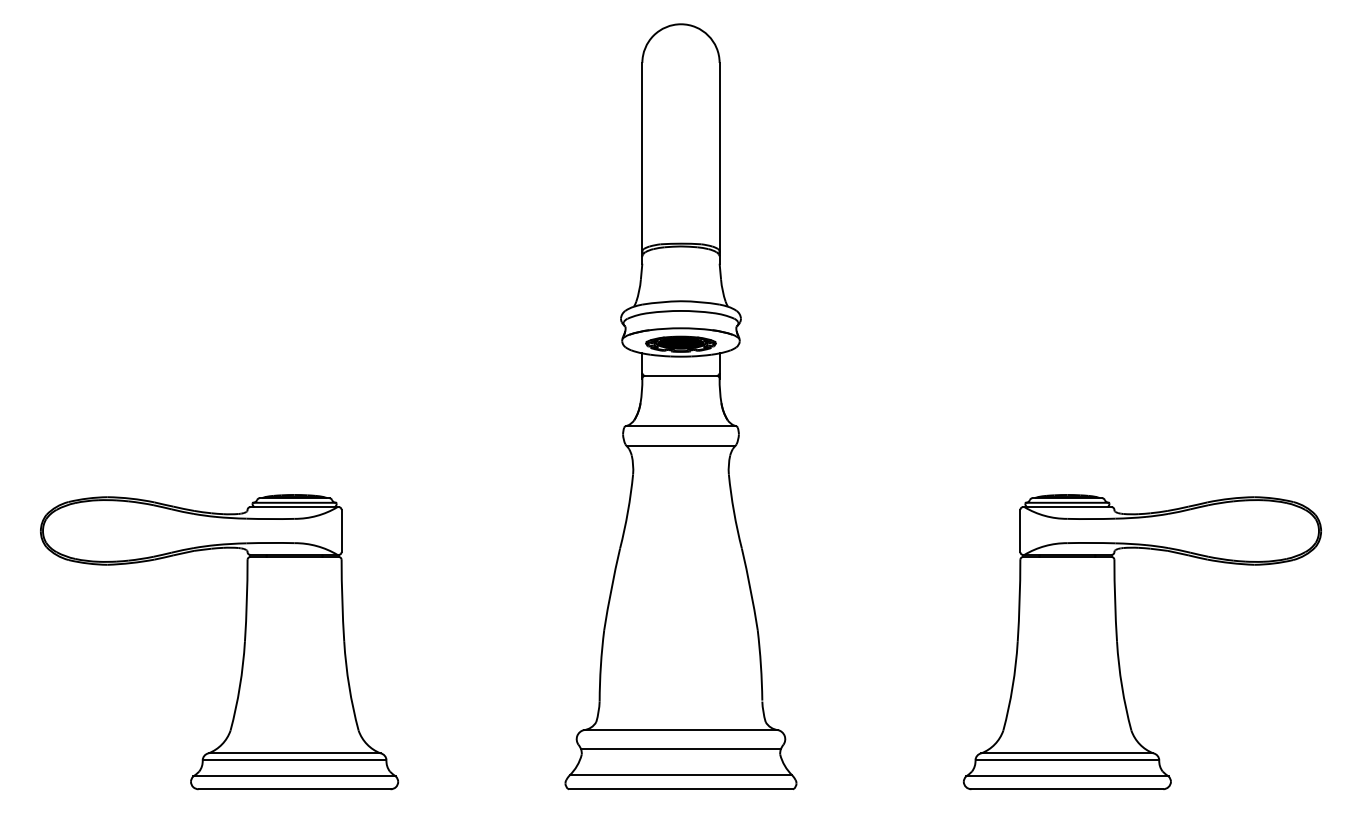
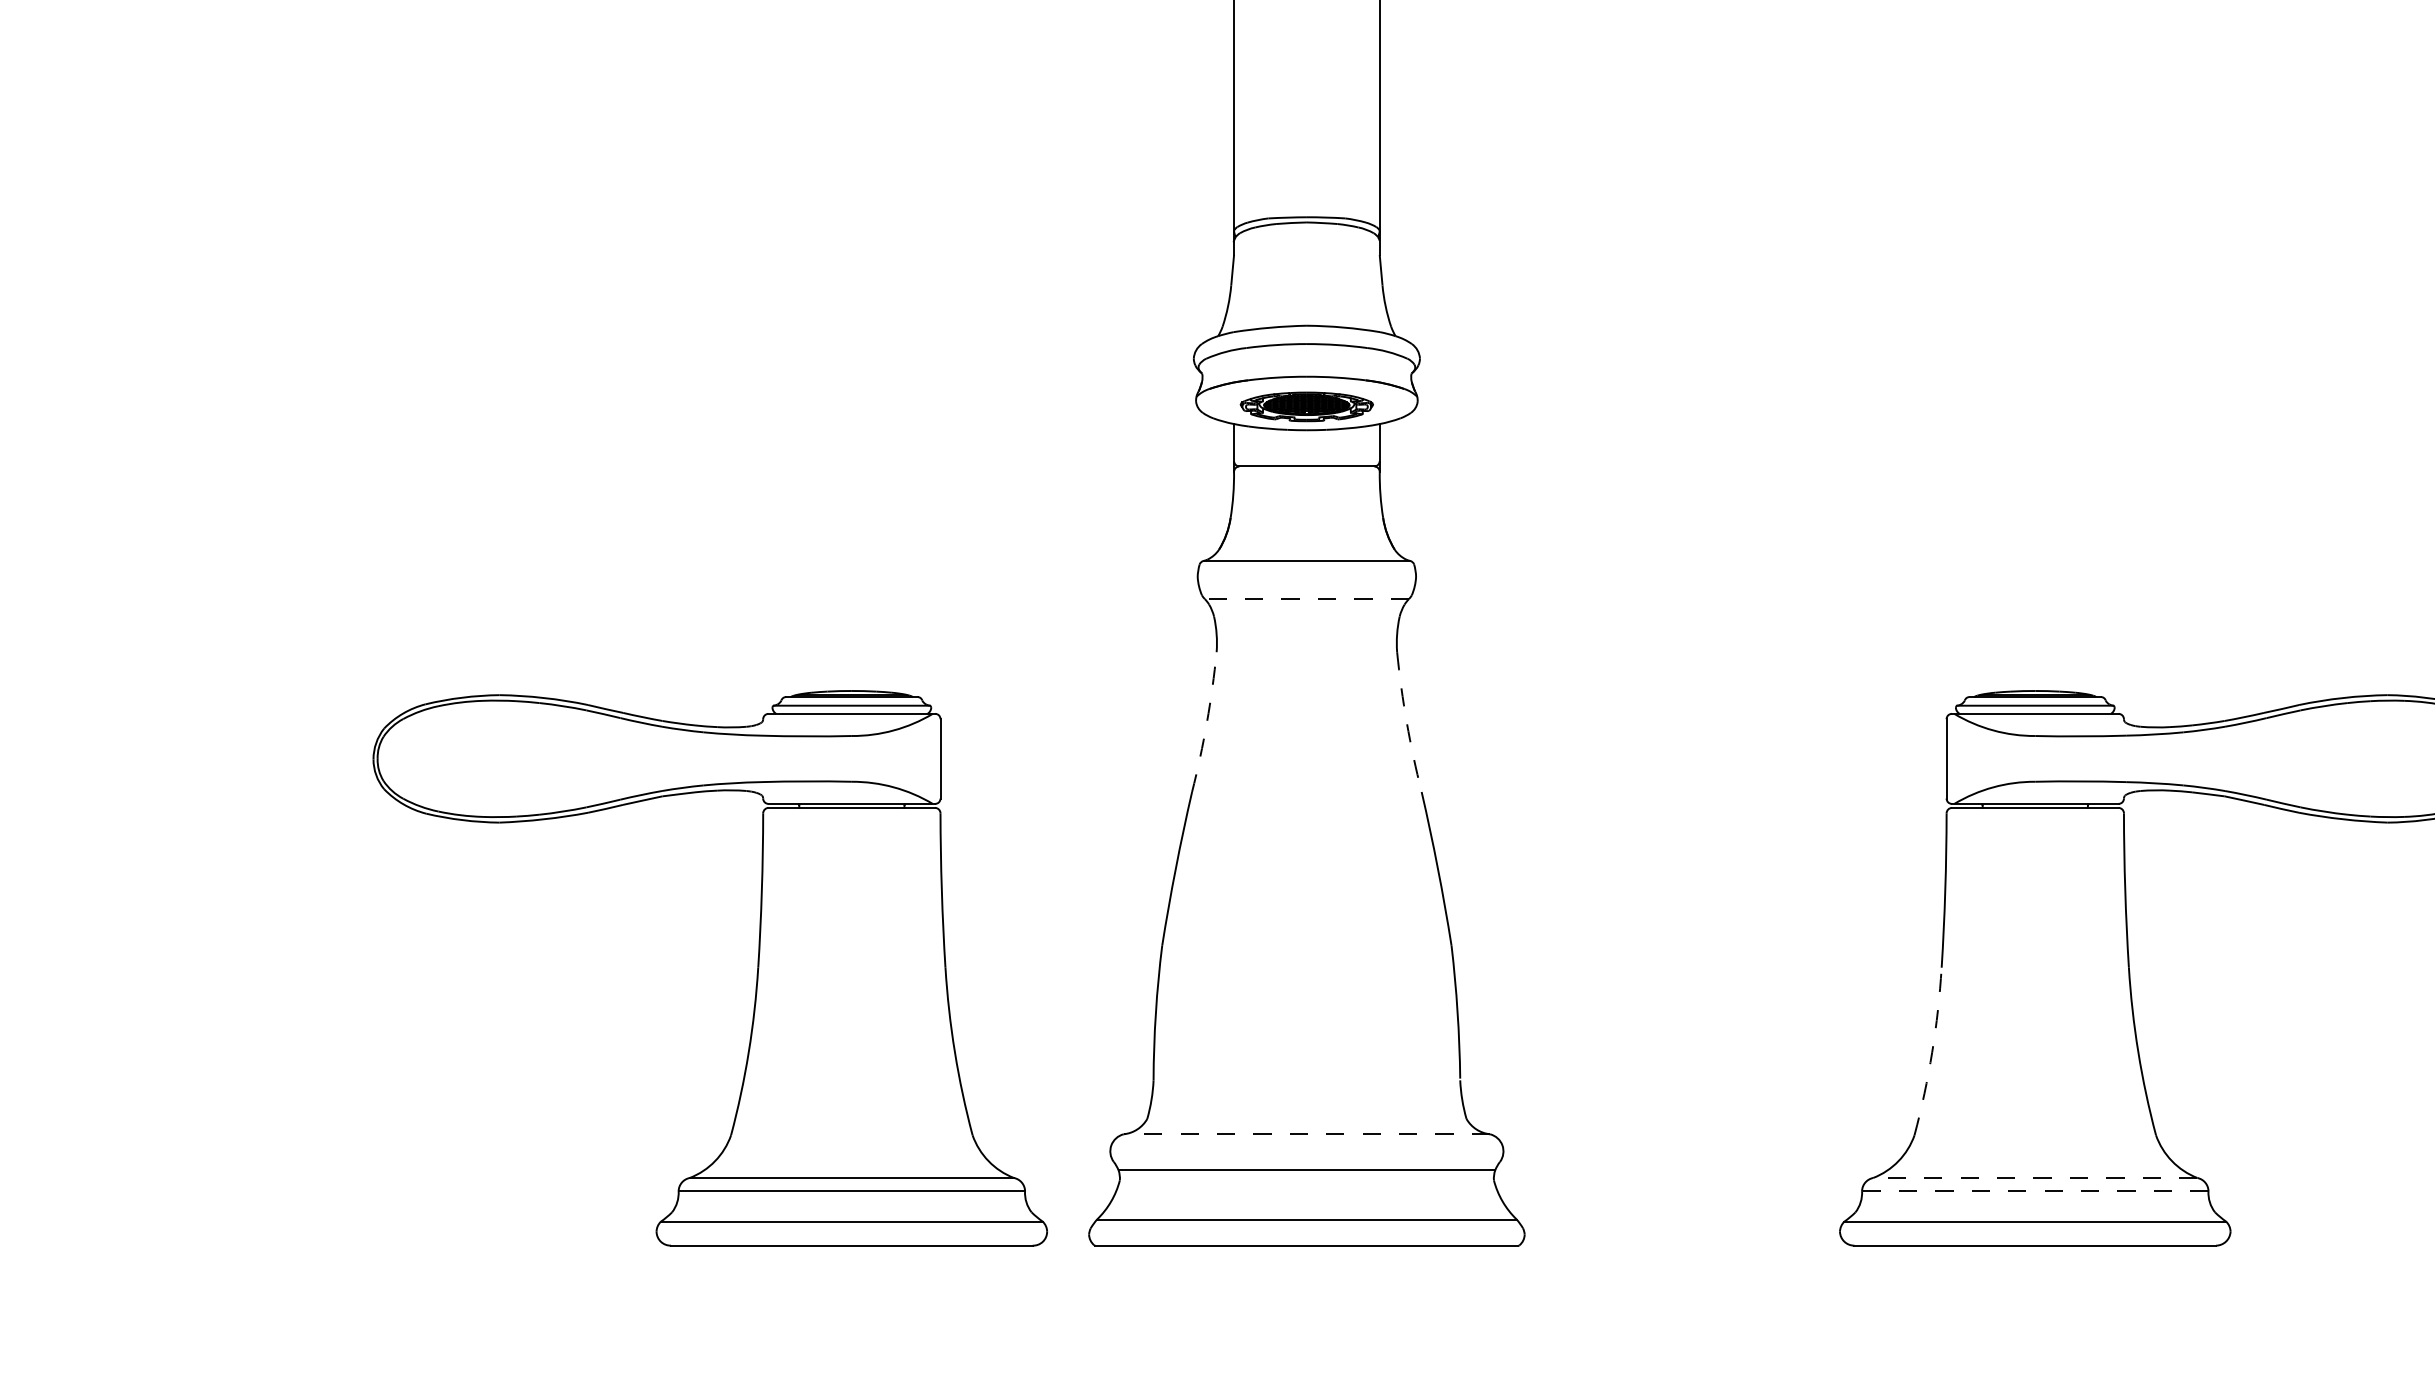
line: (680, 446) -> (1305, 599), solid -> dashed
arc: (627, 511) -> (1206, 722), solid -> dashed
arc: (734, 511) -> (1407, 722), solid -> dashed
part: (243, 643) -> (755, 970), moved
arc: (1012, 686) -> (1931, 1051), solid -> dashed
line: (680, 730) -> (1305, 1134), solid -> dashed
line: (1067, 753) -> (2035, 1178), solid -> dashed
line: (1067, 760) -> (2035, 1191), solid -> dashed

